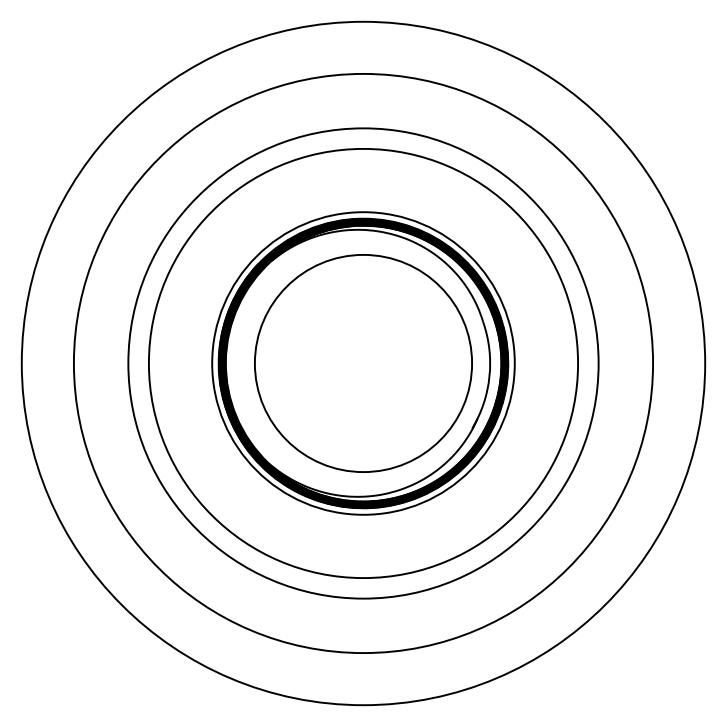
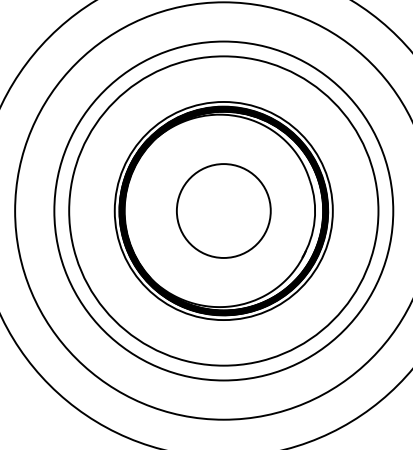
circle: (363, 363) -> (223, 211), size x0.6

